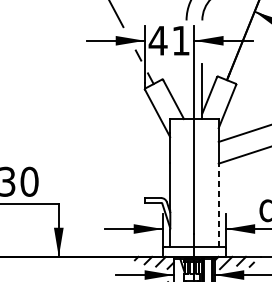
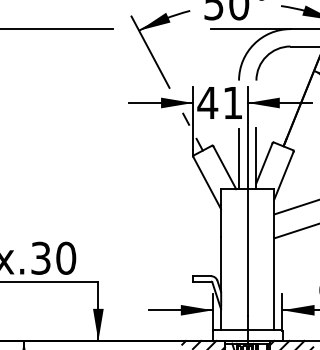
line: (186, 91) -> (239, 158), added
line: (218, 204) -> (274, 283), dashed -> solid

